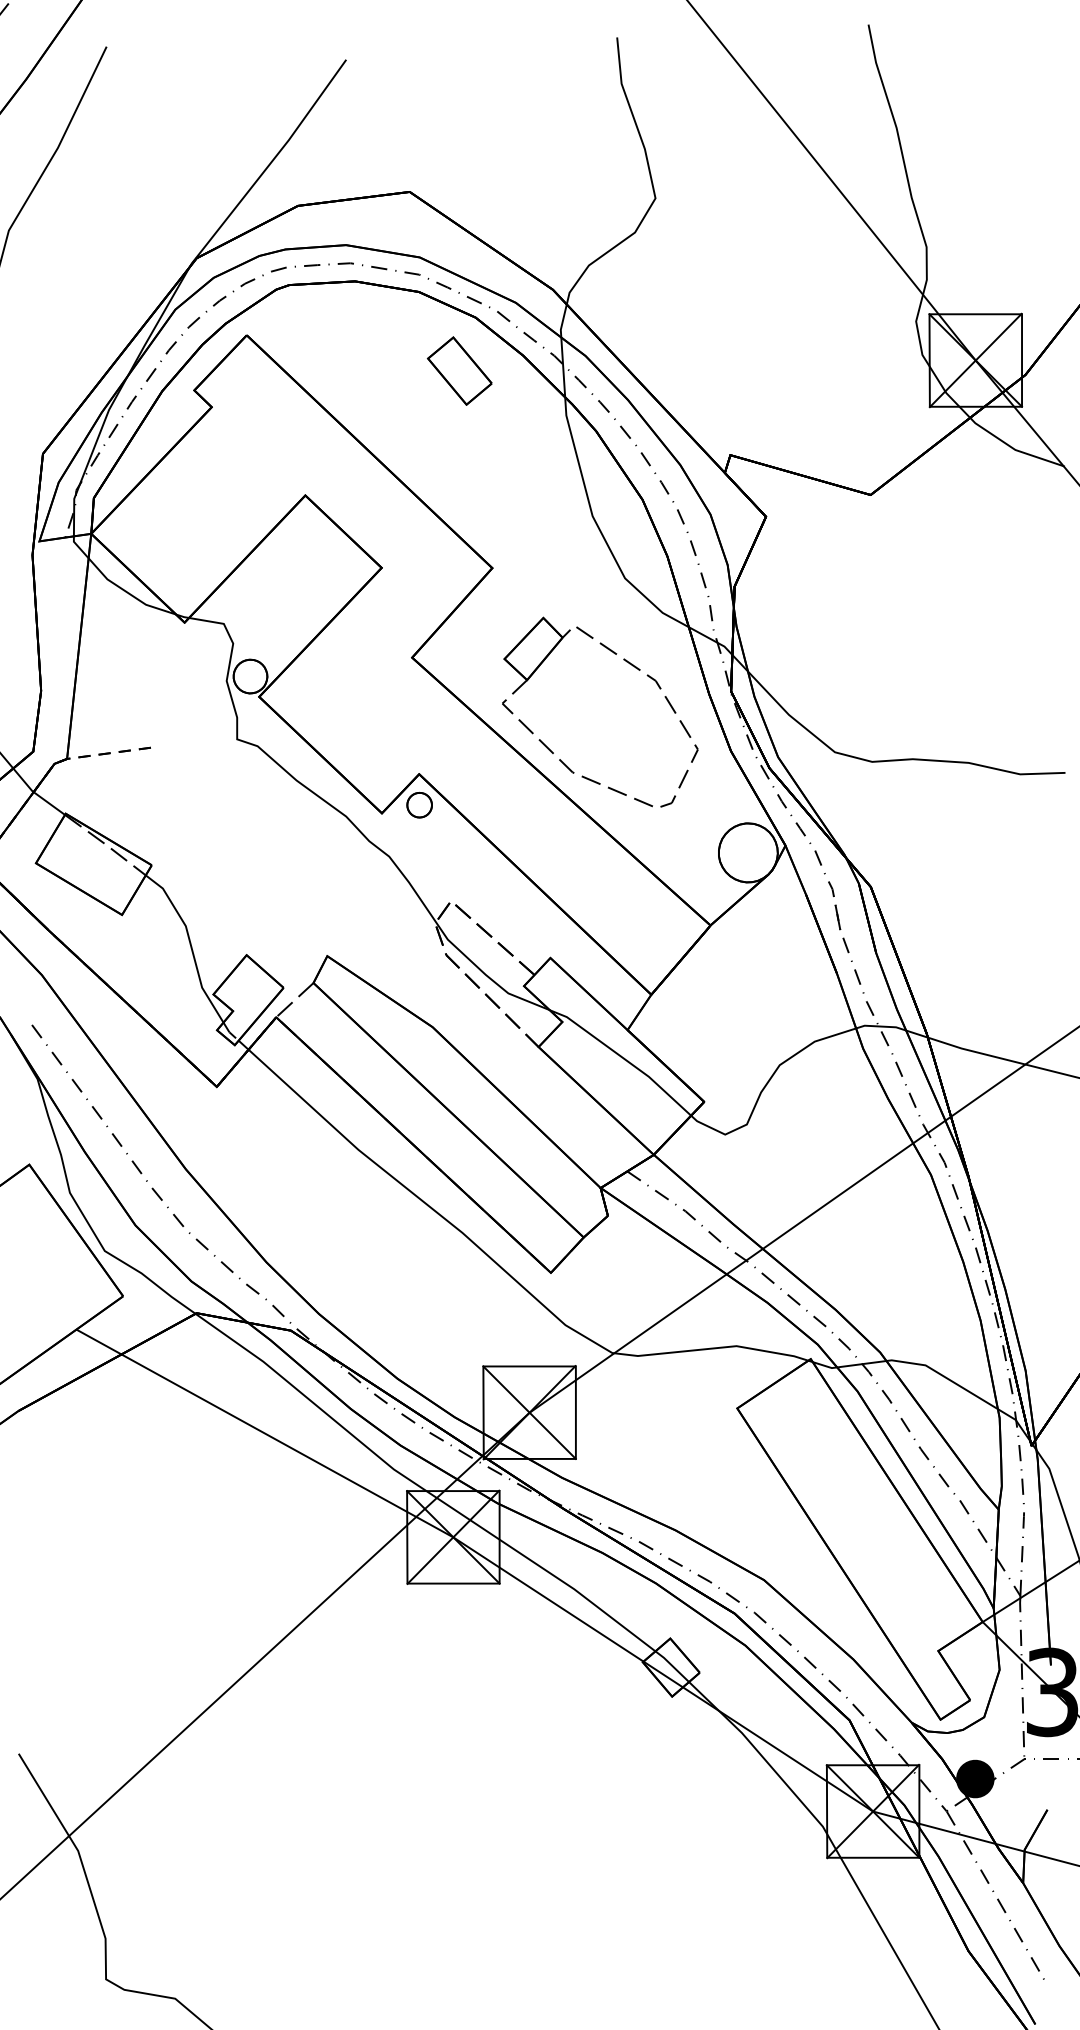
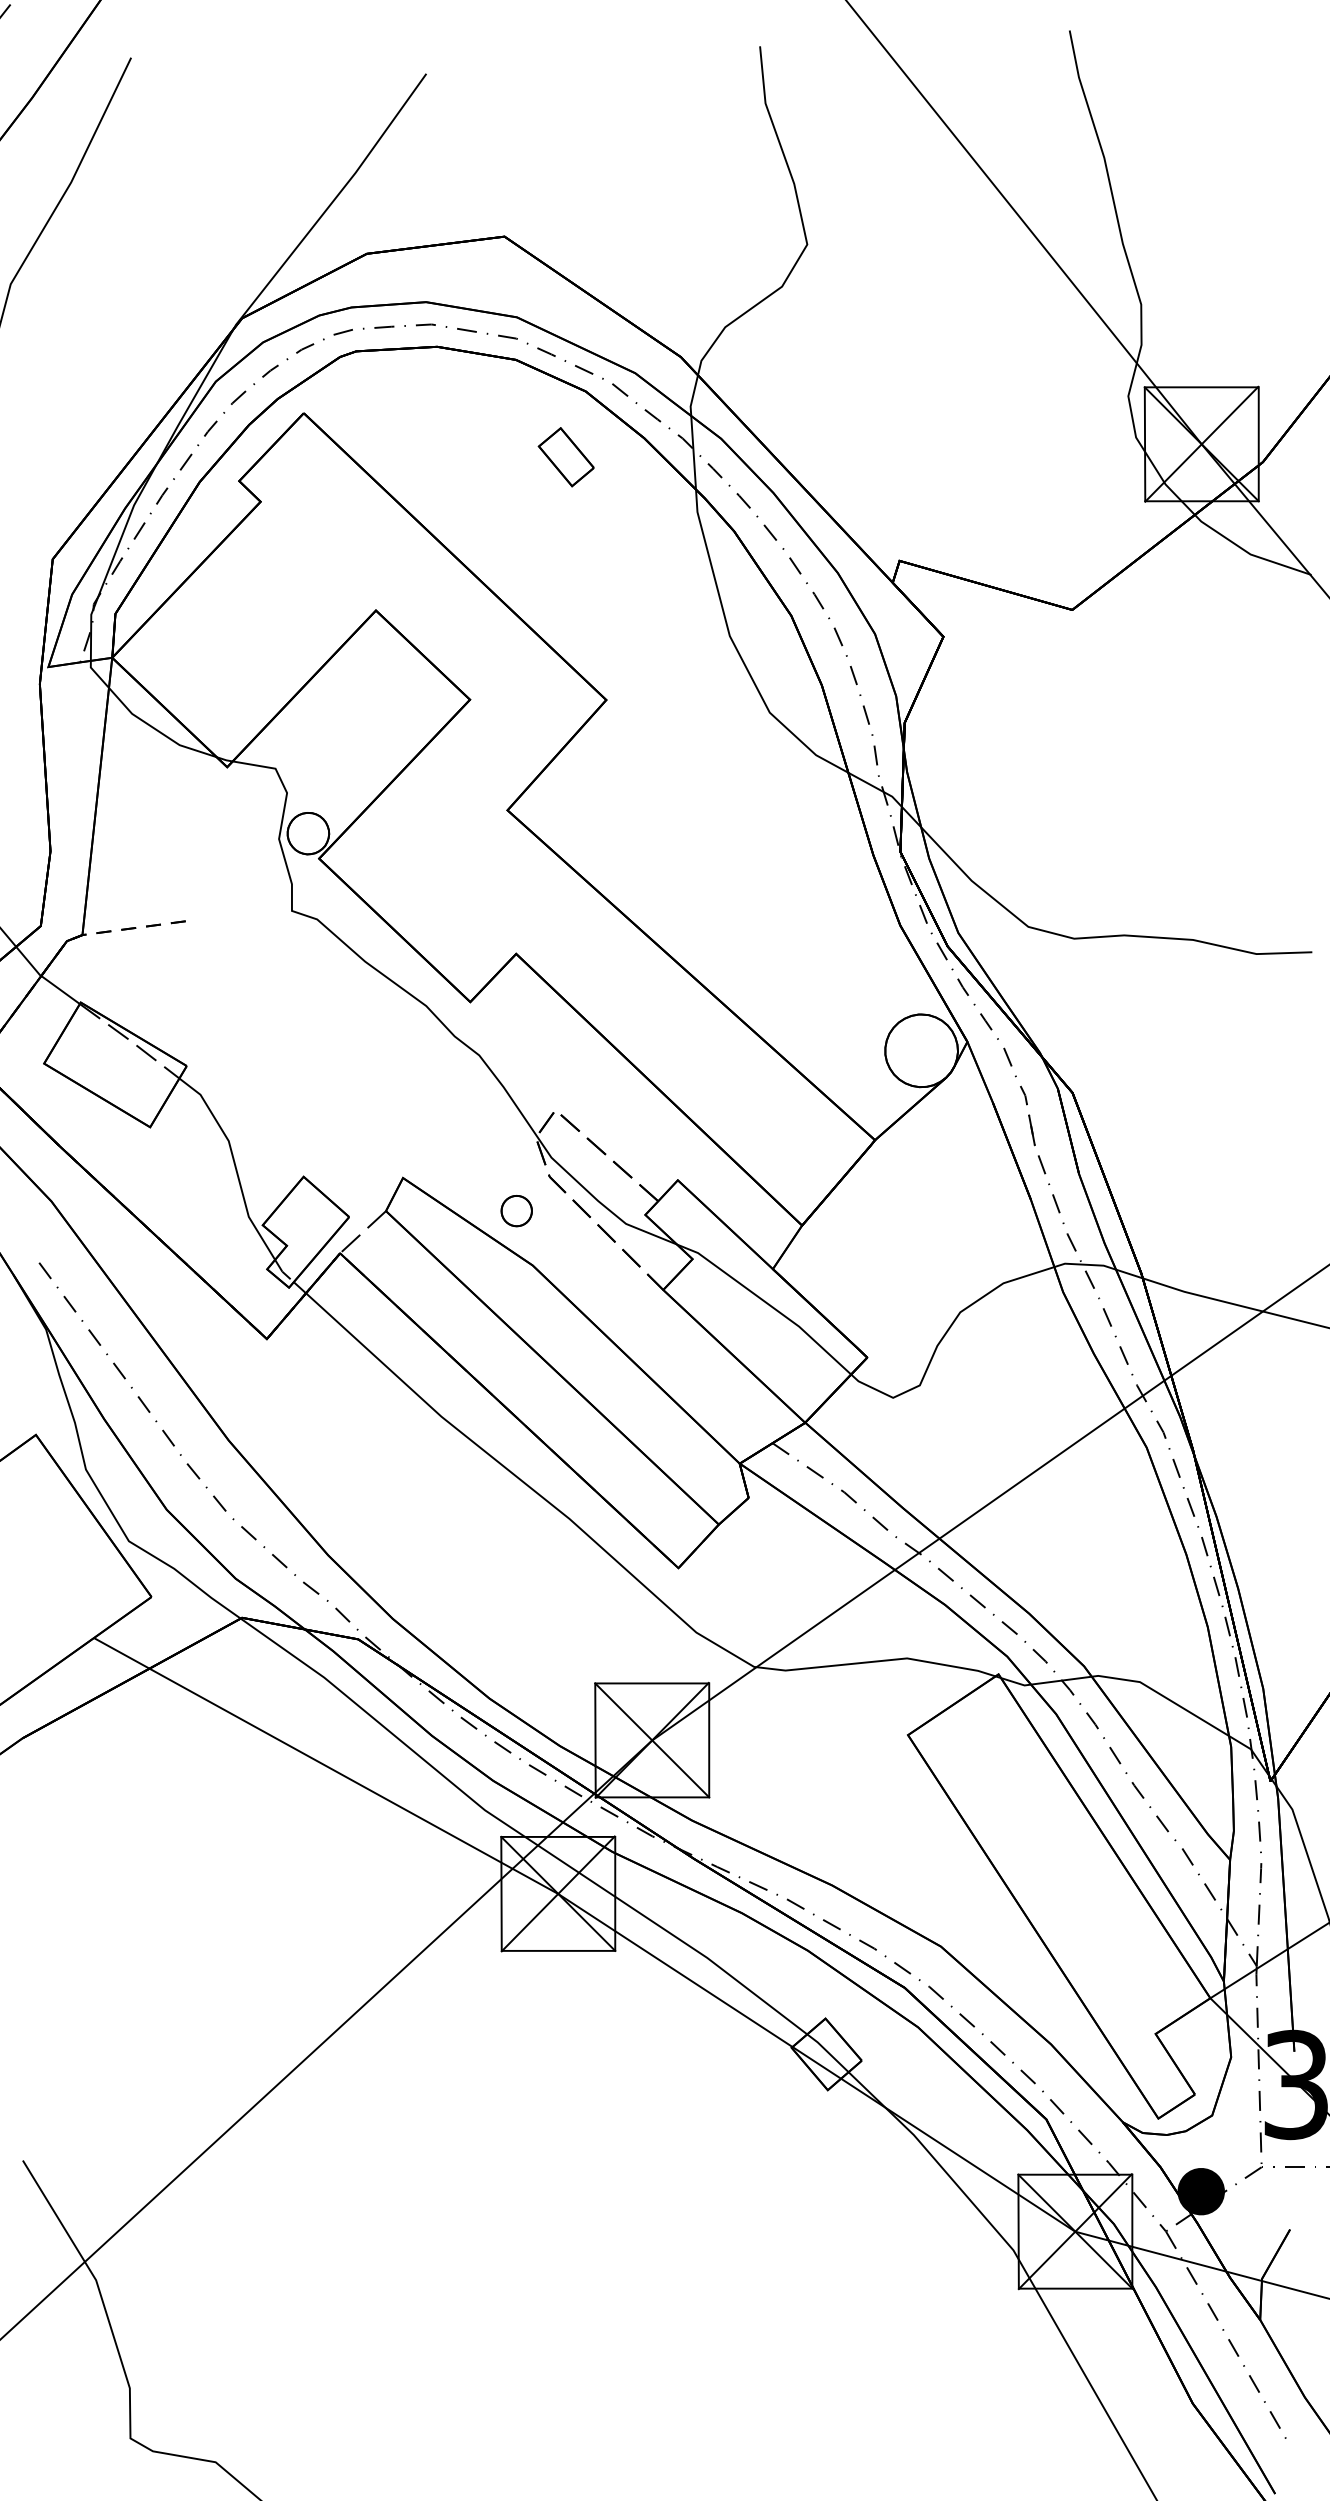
part: (460, 370) -> (566, 456), size x0.7
part: (632, 665) -> (778, 820), removed
part: (419, 805) -> (516, 1211), moved

